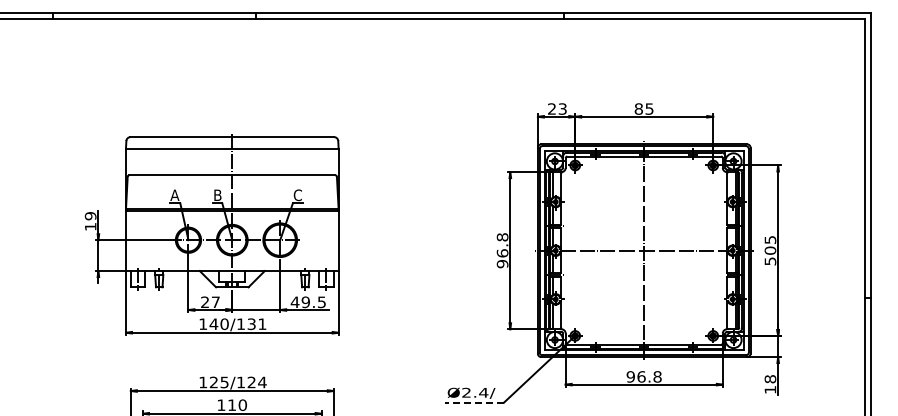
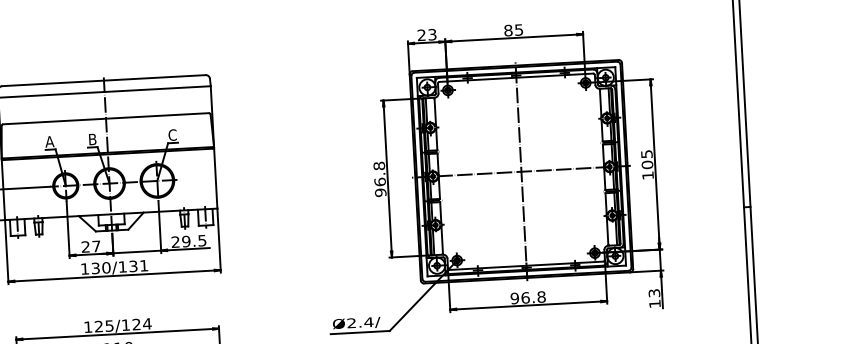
text: (770, 261) -> (648, 175), 505 -> 105
text: (294, 301) -> (174, 241), 49.5 -> 29.5
text: (213, 324) -> (95, 268), 140/131 -> 130/131
text: (770, 379) -> (654, 293), 18 -> 13
line: (474, 402) -> (360, 332), dashed -> solid

